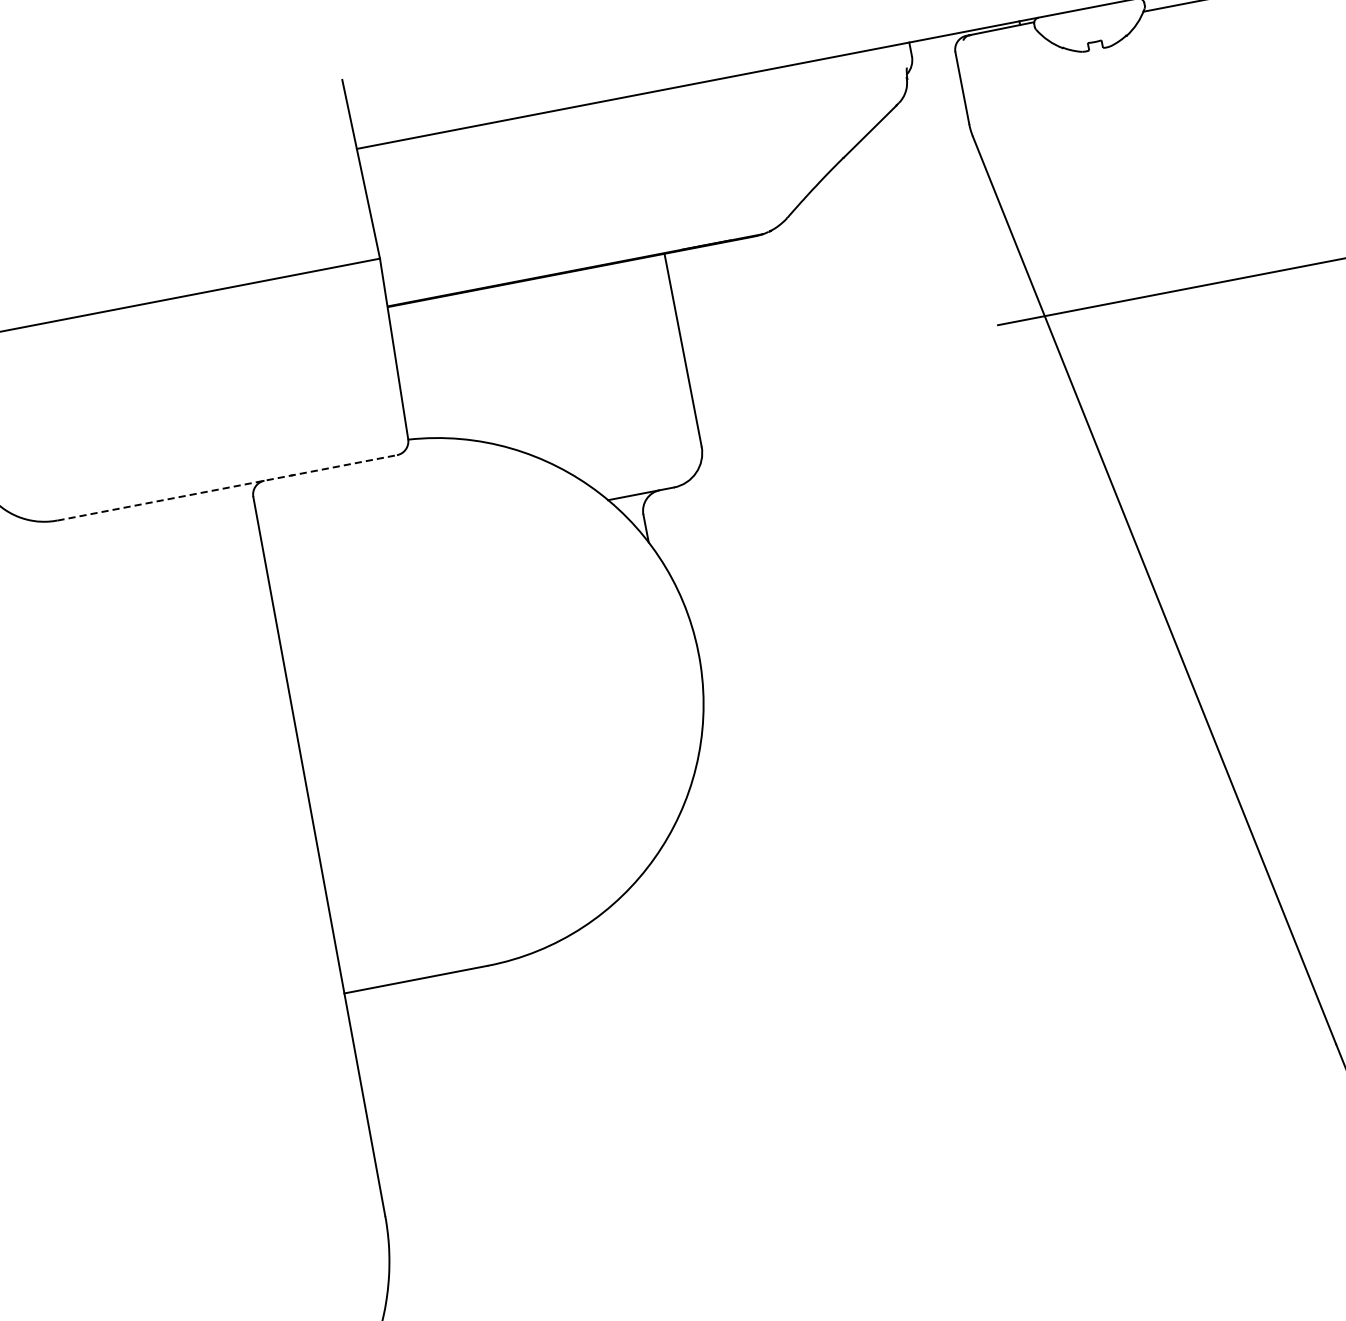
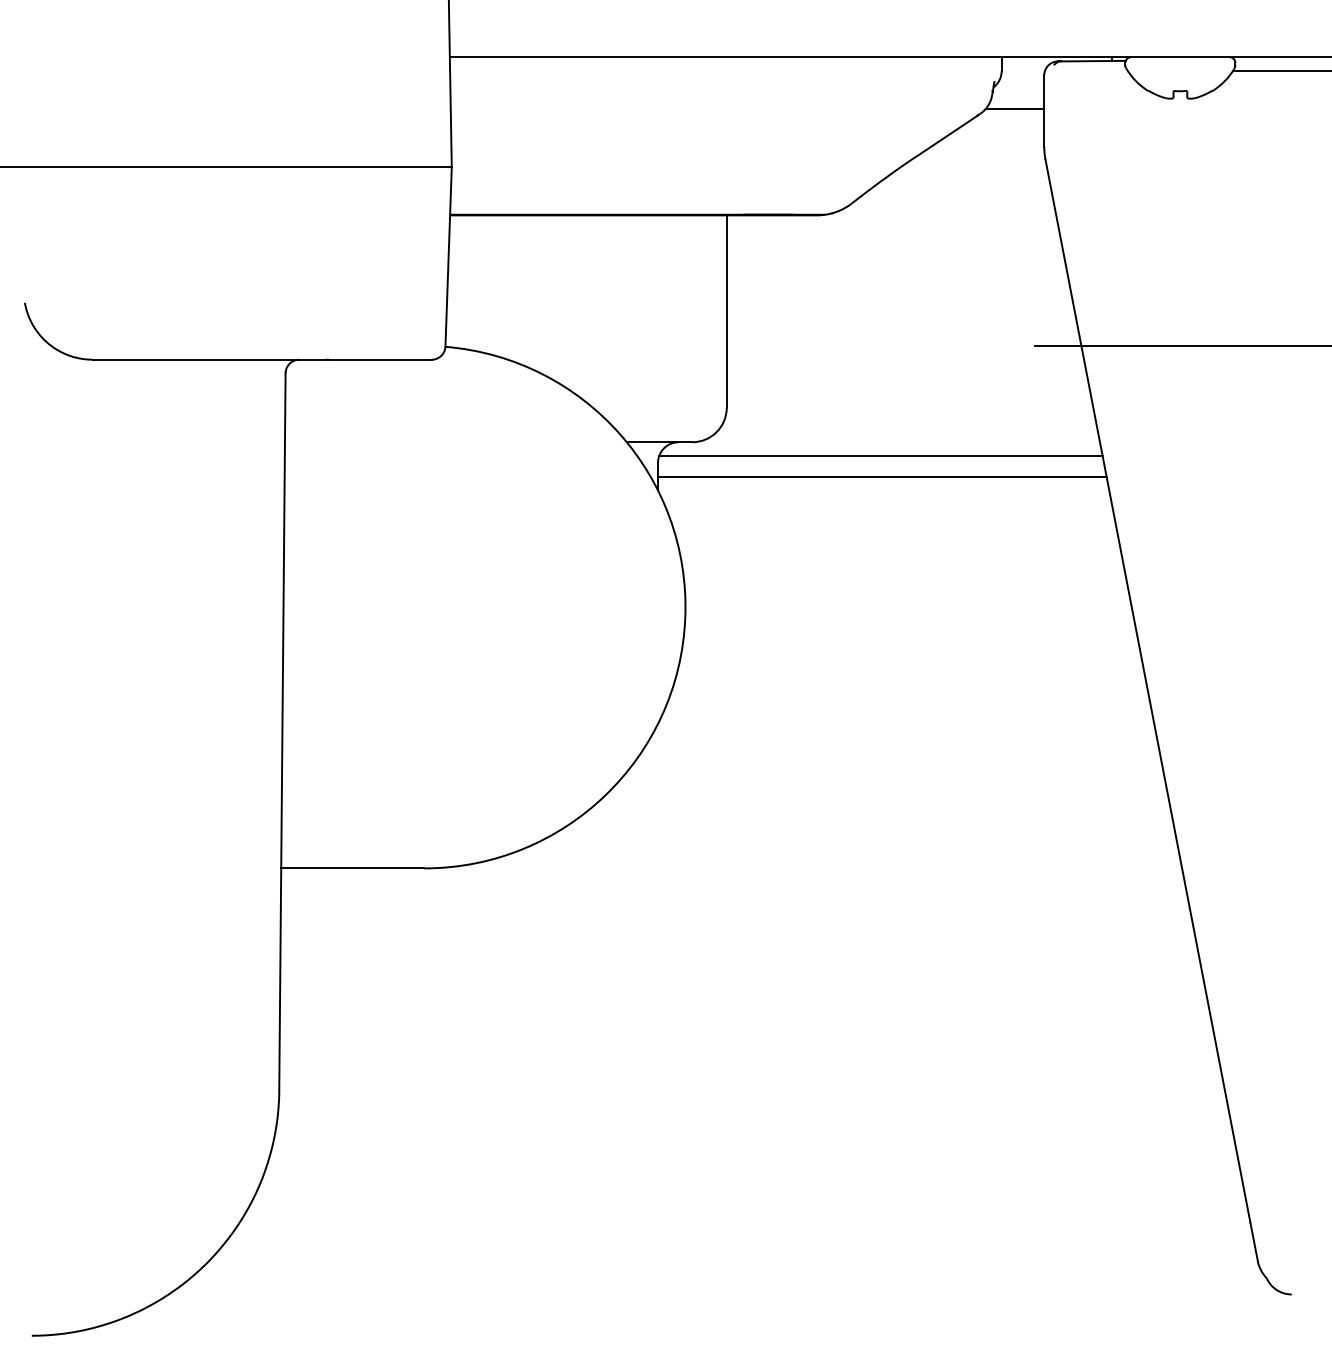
line: (932, 91) -> (1014, 108), added
line: (864, 464) -> (880, 455), added
line: (870, 485) -> (882, 476), added
line: (227, 487) -> (262, 359), dashed -> solid

